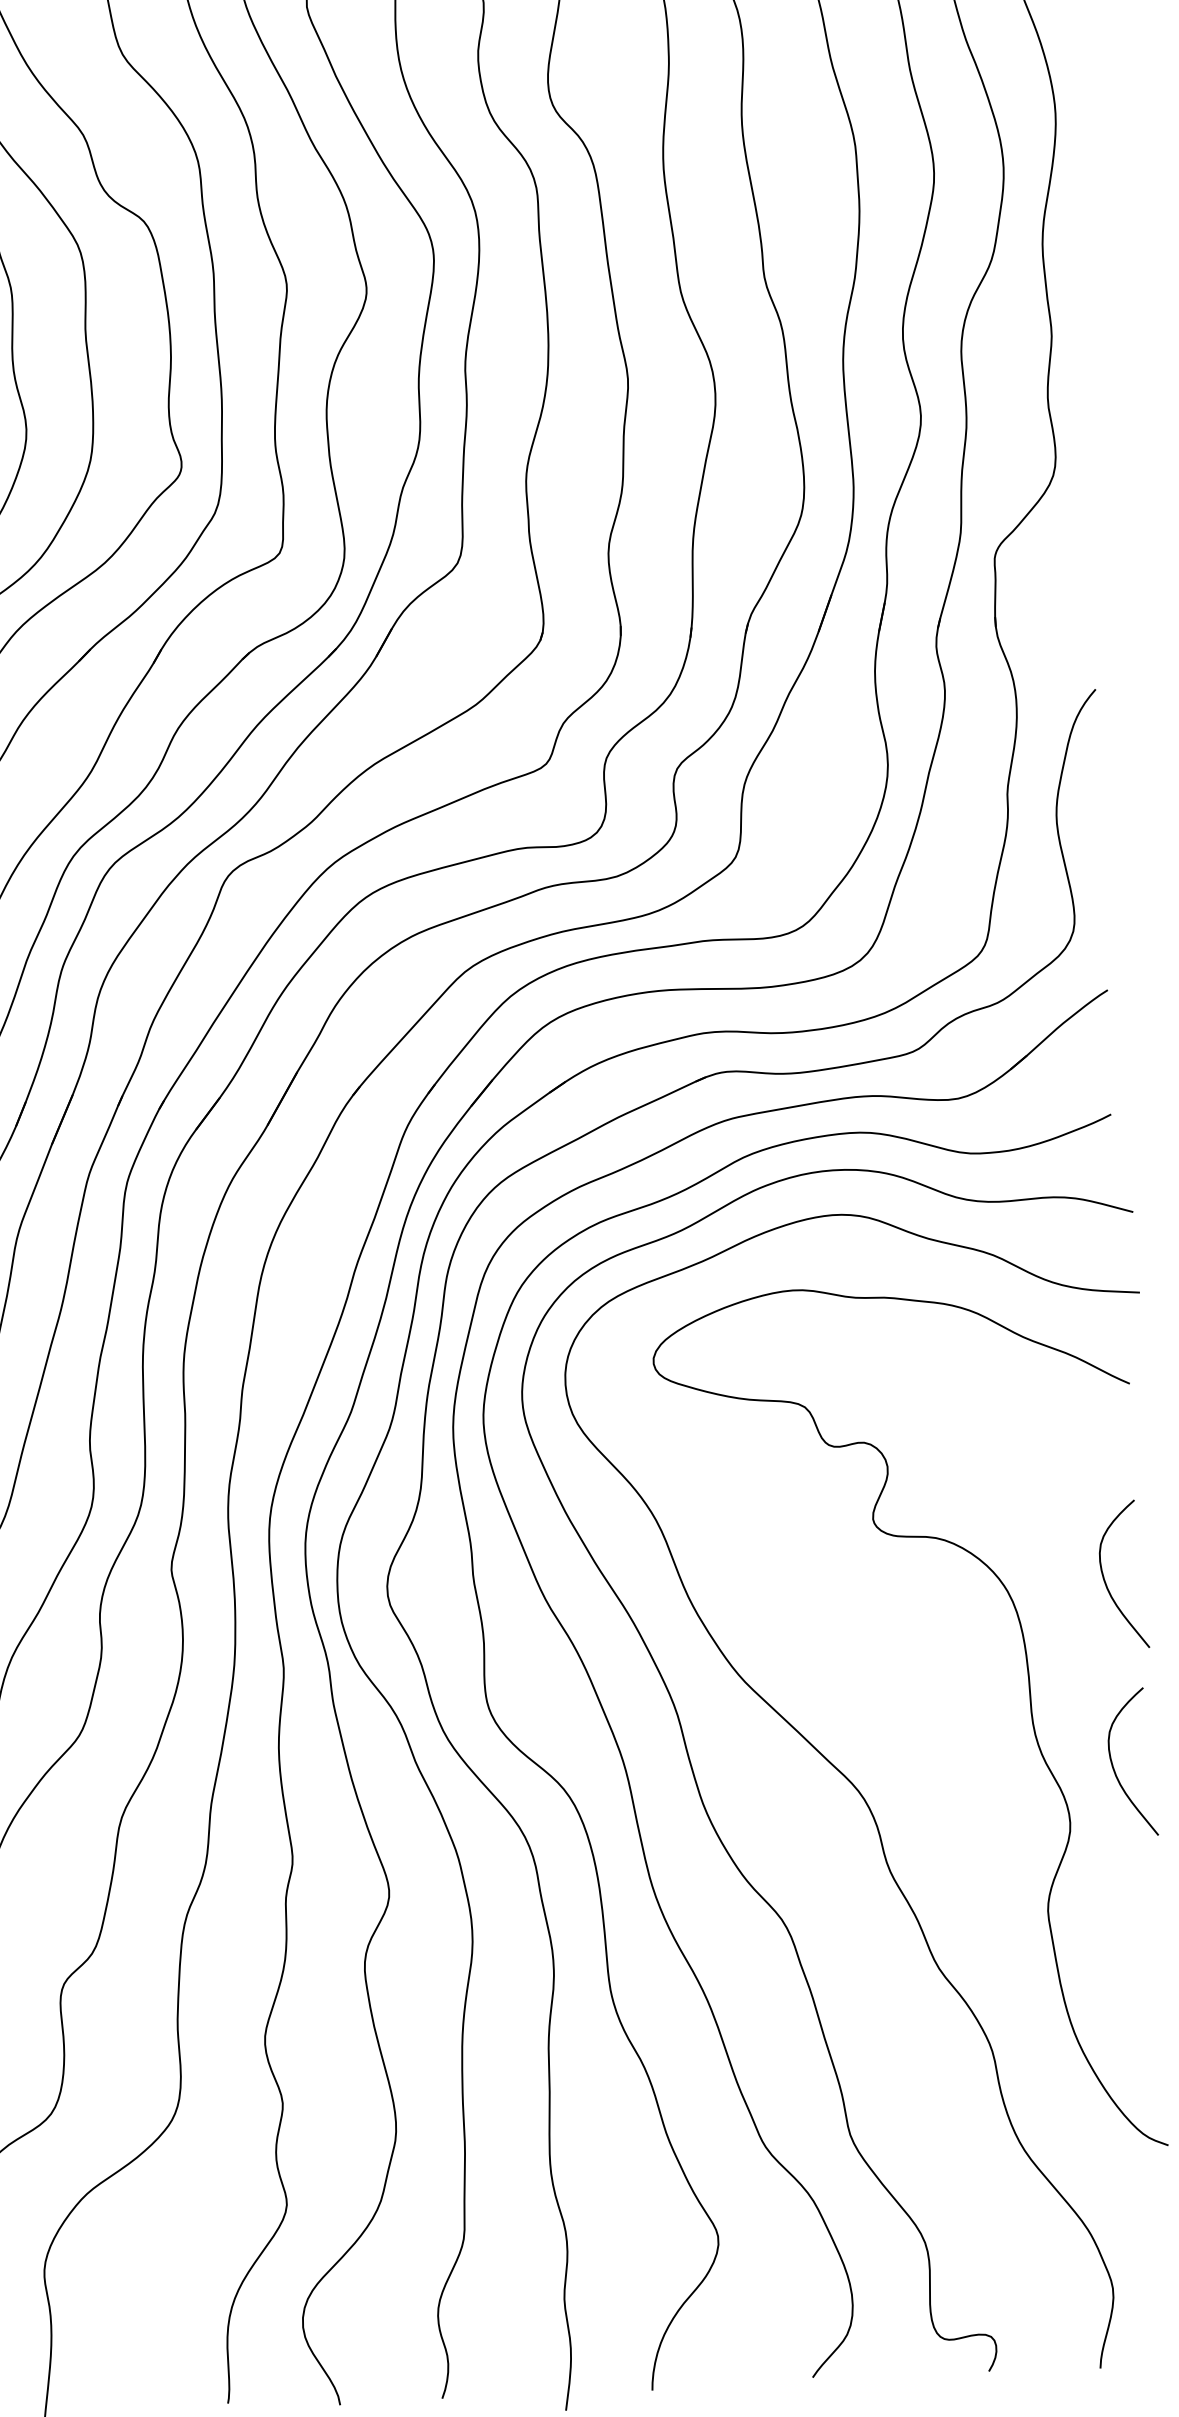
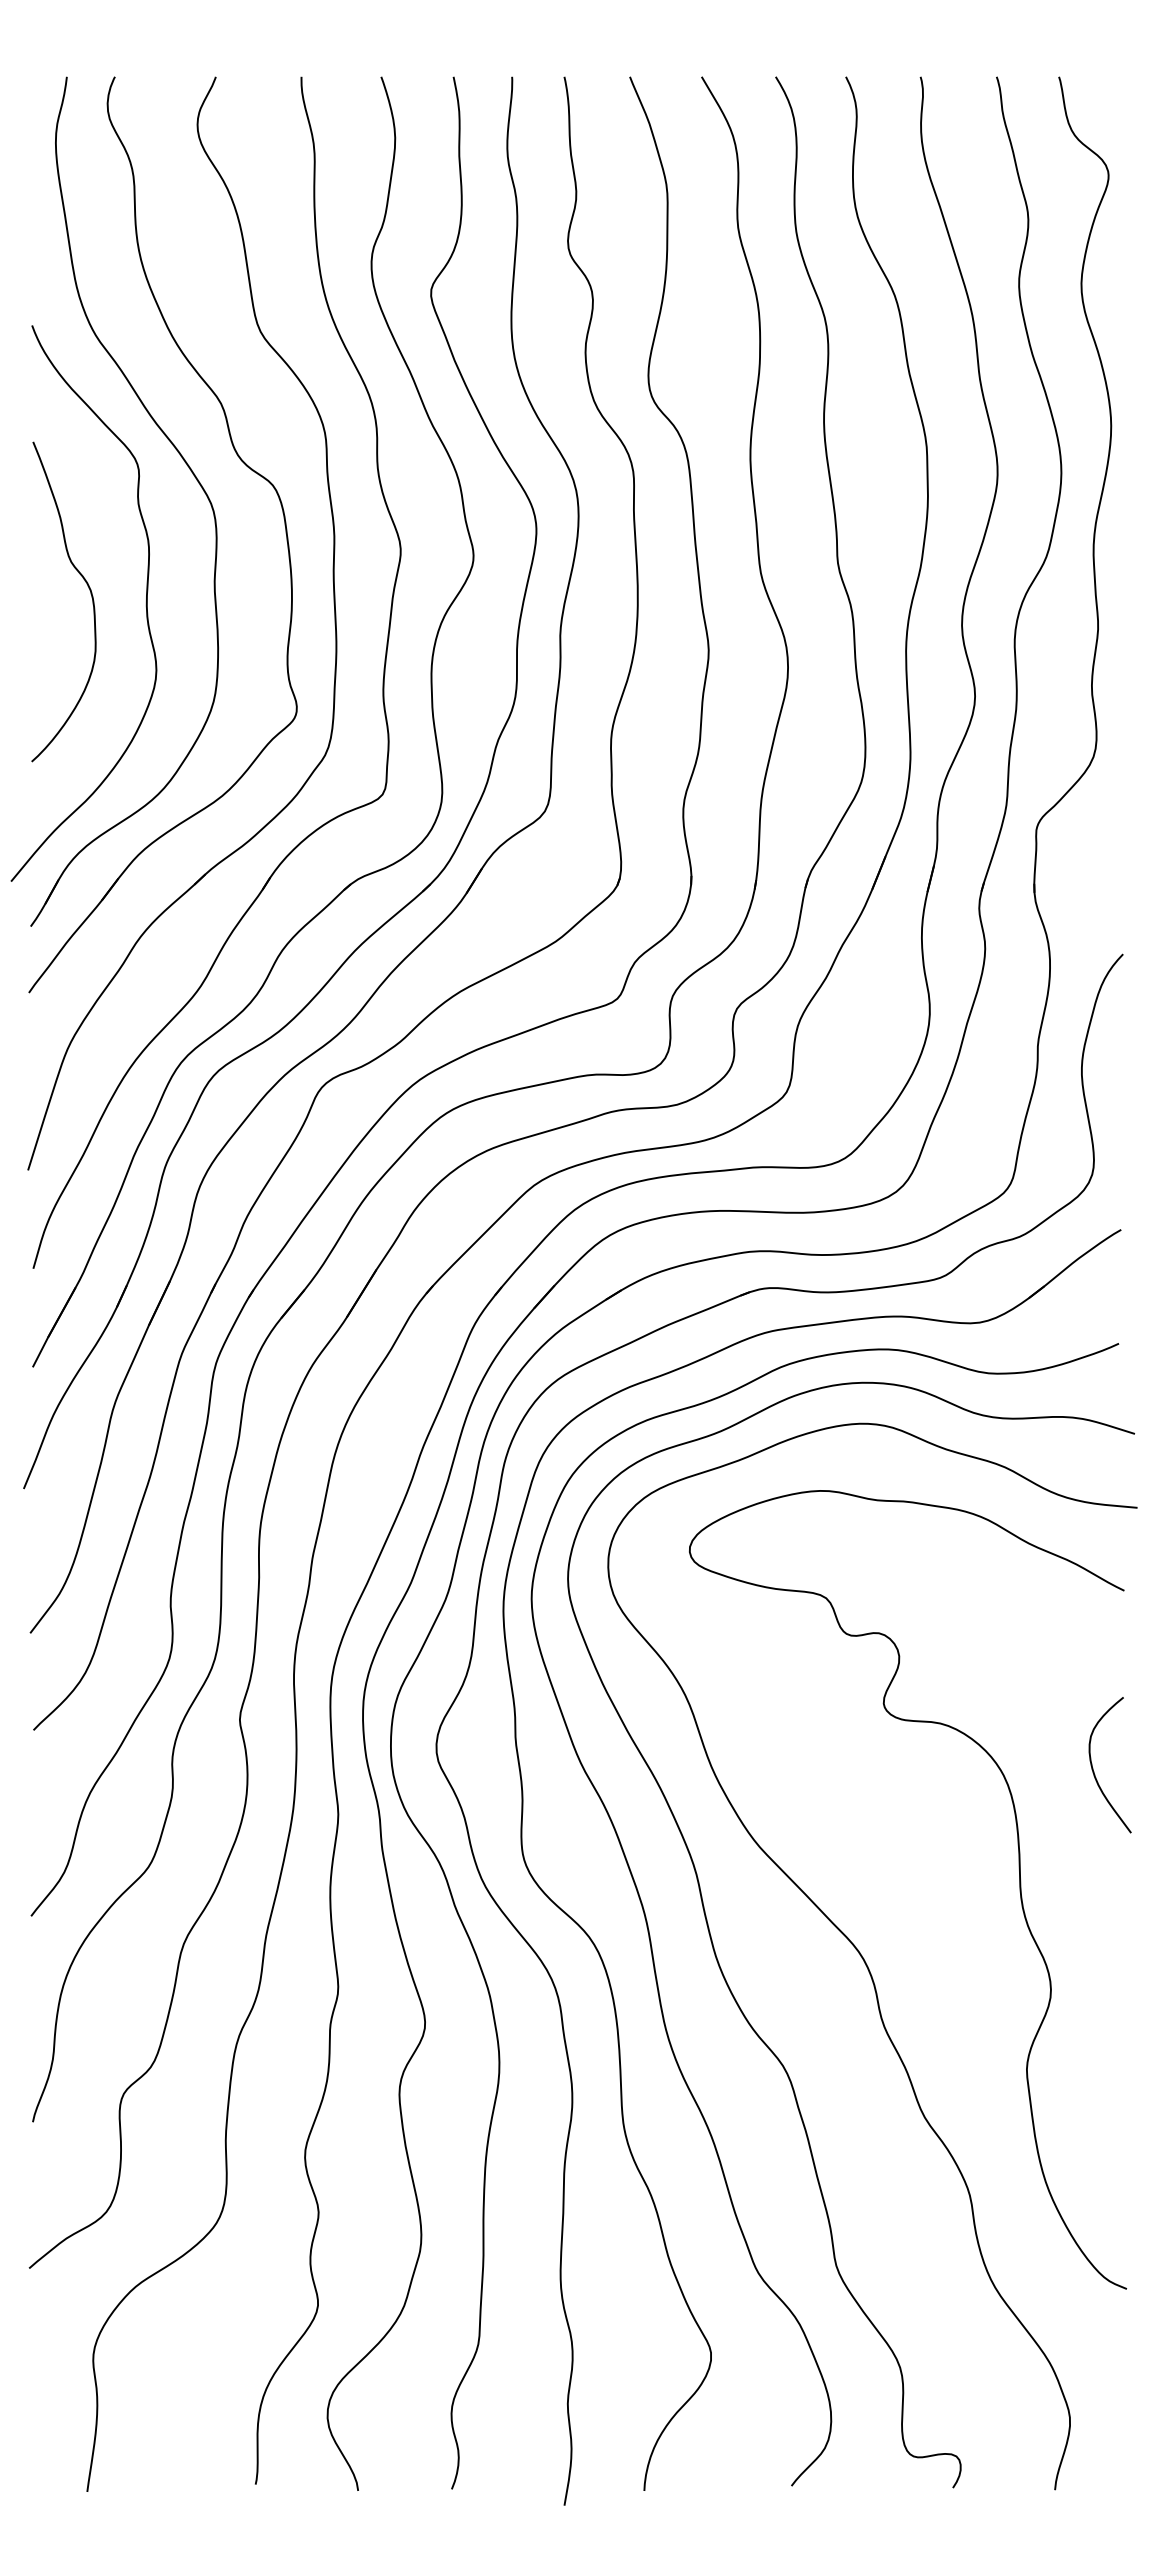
curve: (1115, 1770) -> (1094, 1943), removed

